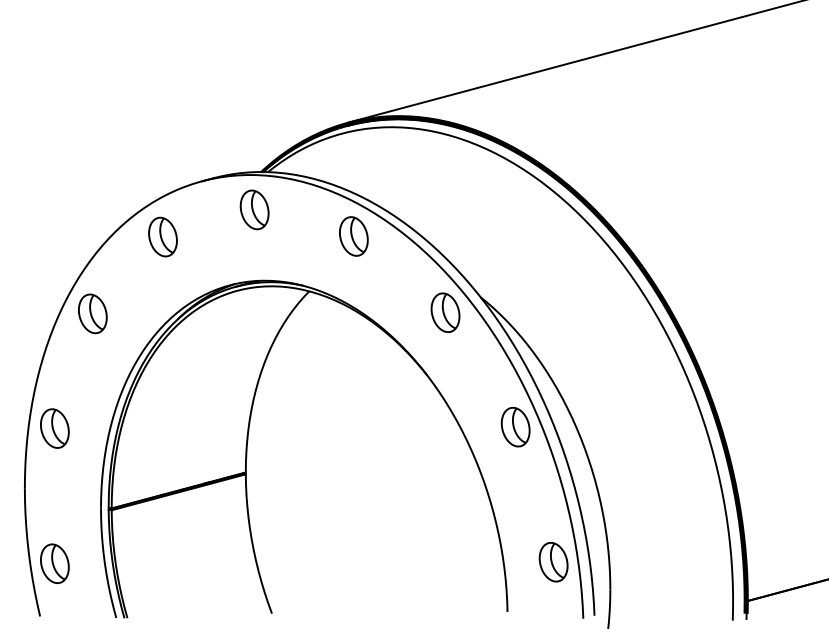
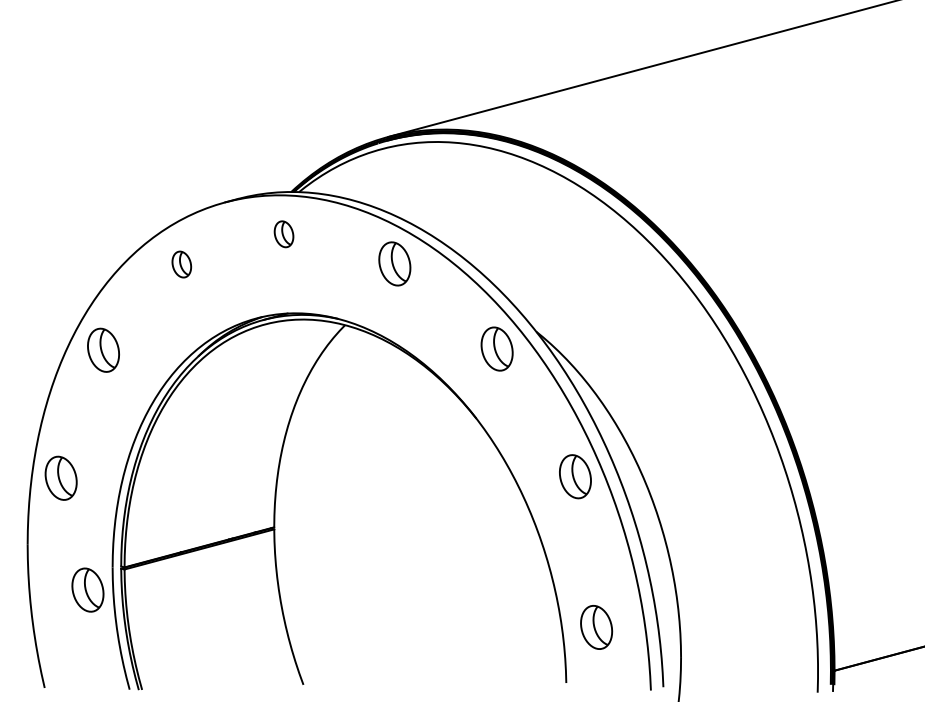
part: (254, 209) -> (283, 233), size x0.6
part: (162, 236) -> (181, 263), size x0.6
part: (553, 562) -> (596, 627), moved
part: (54, 563) -> (87, 589), moved

